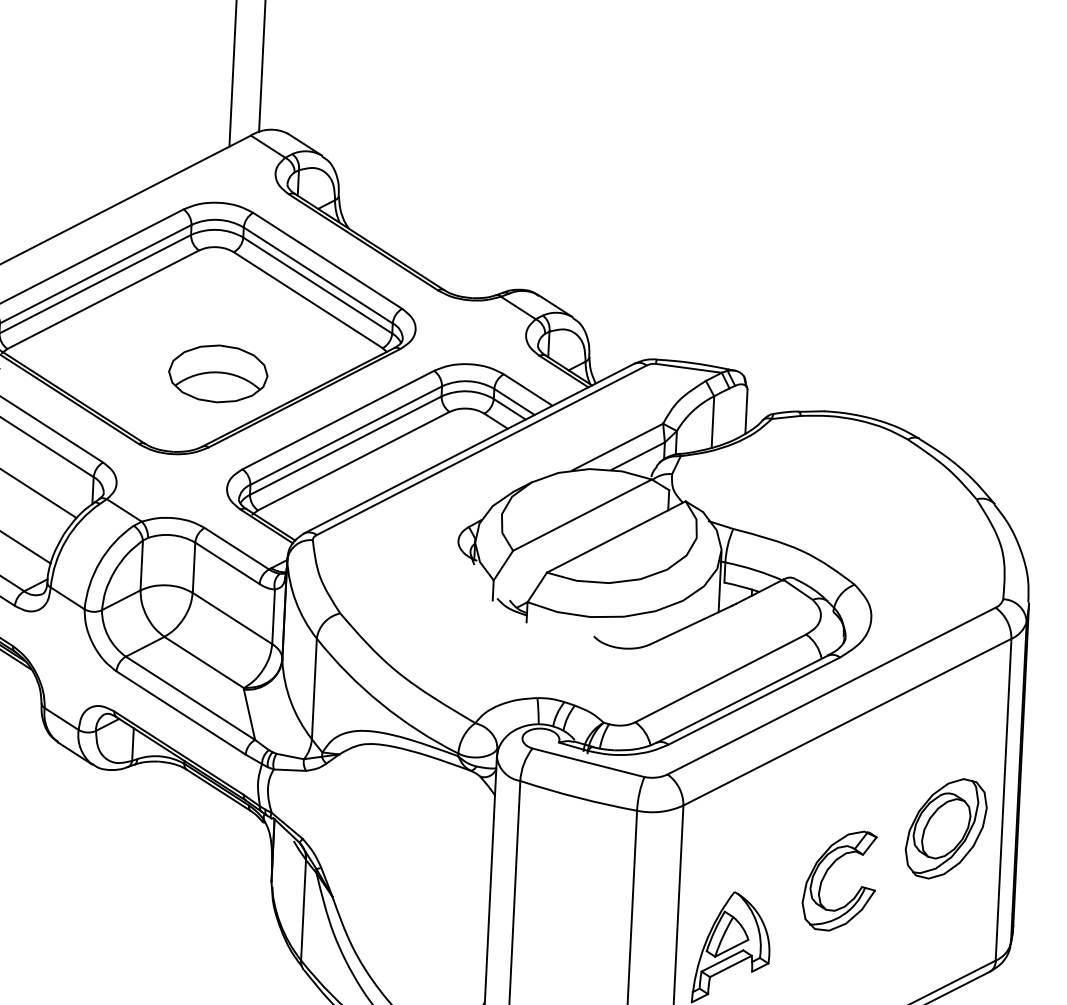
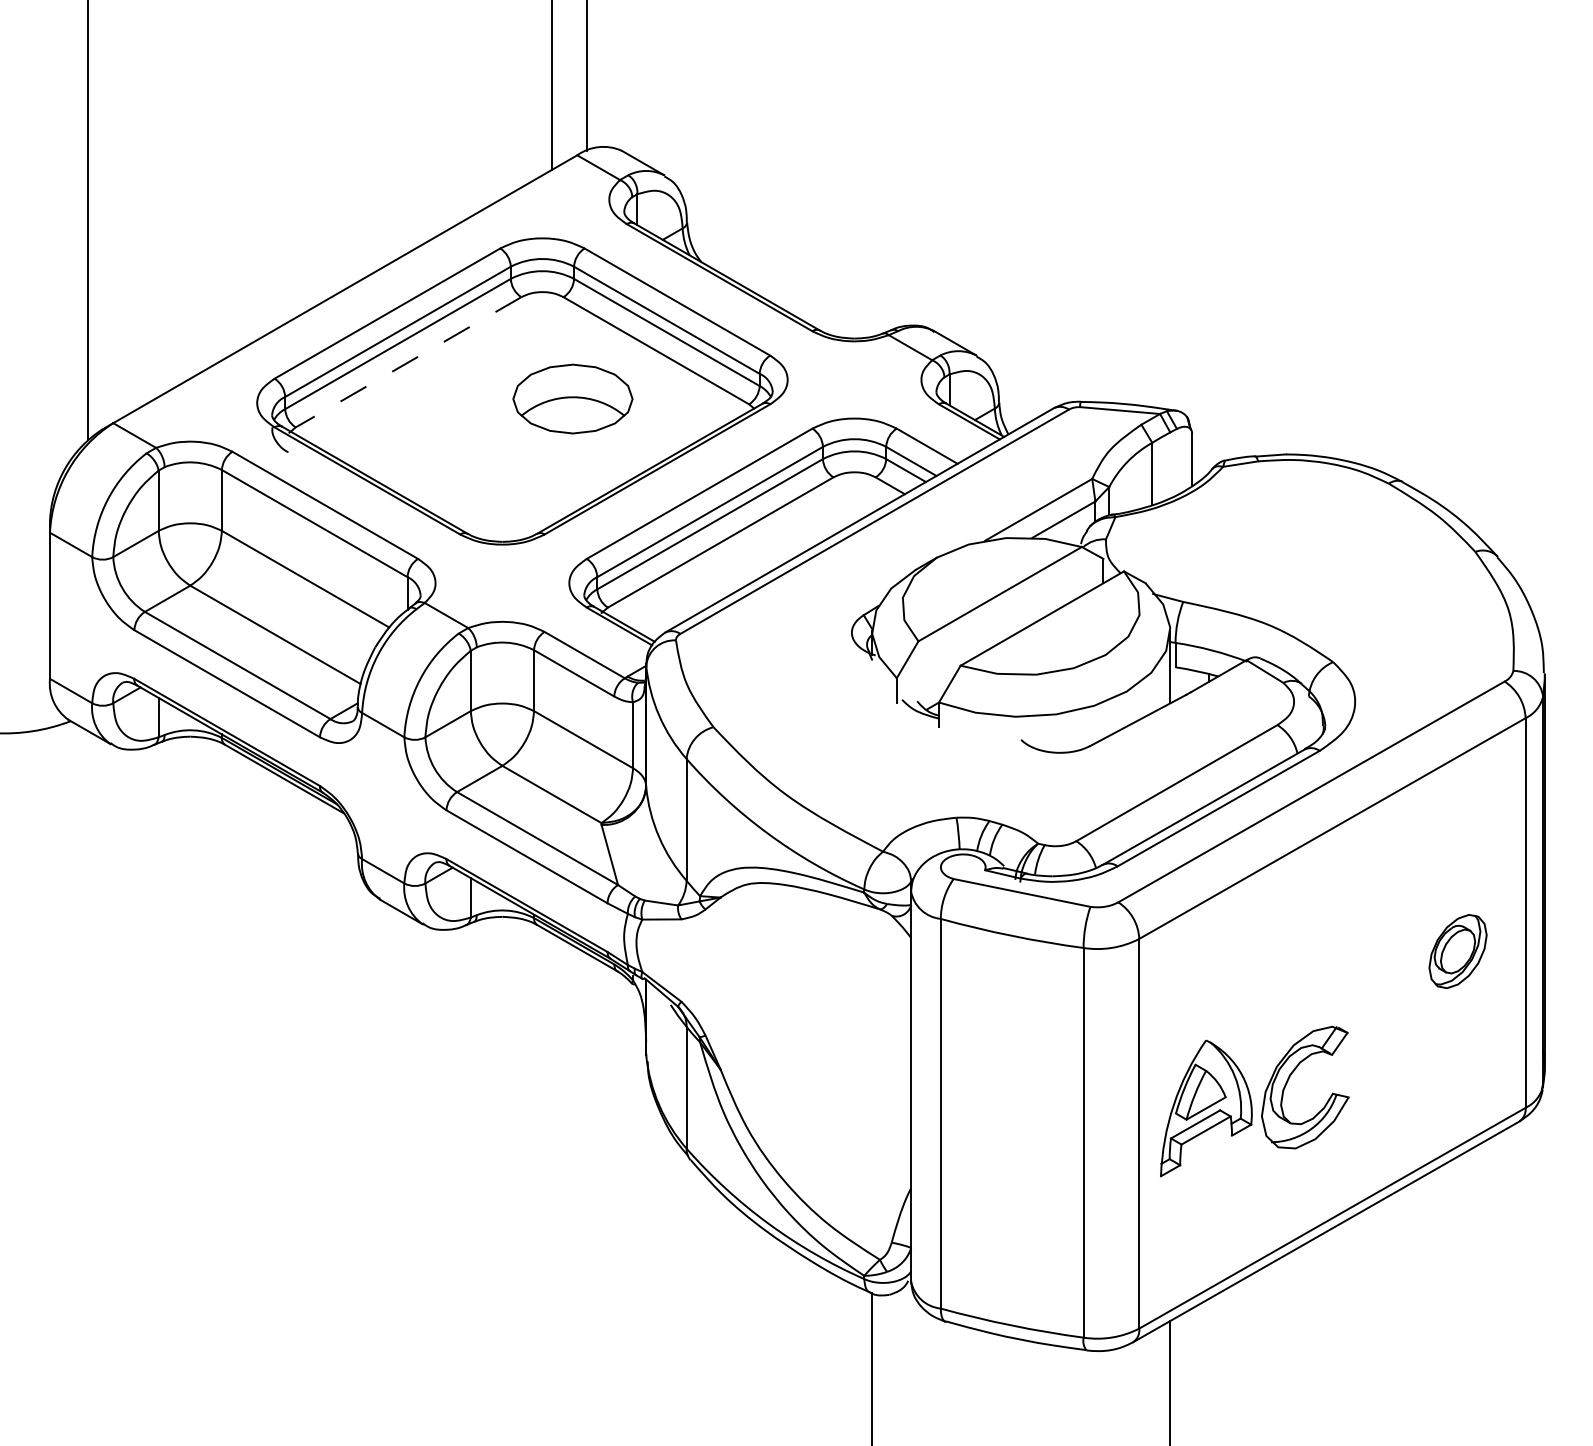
line: (103, 299) -> (408, 362), solid -> dashed
part: (217, 373) -> (572, 398), moved
part: (945, 828) -> (1457, 951), size x0.6
part: (826, 873) -> (1289, 1079), moved

